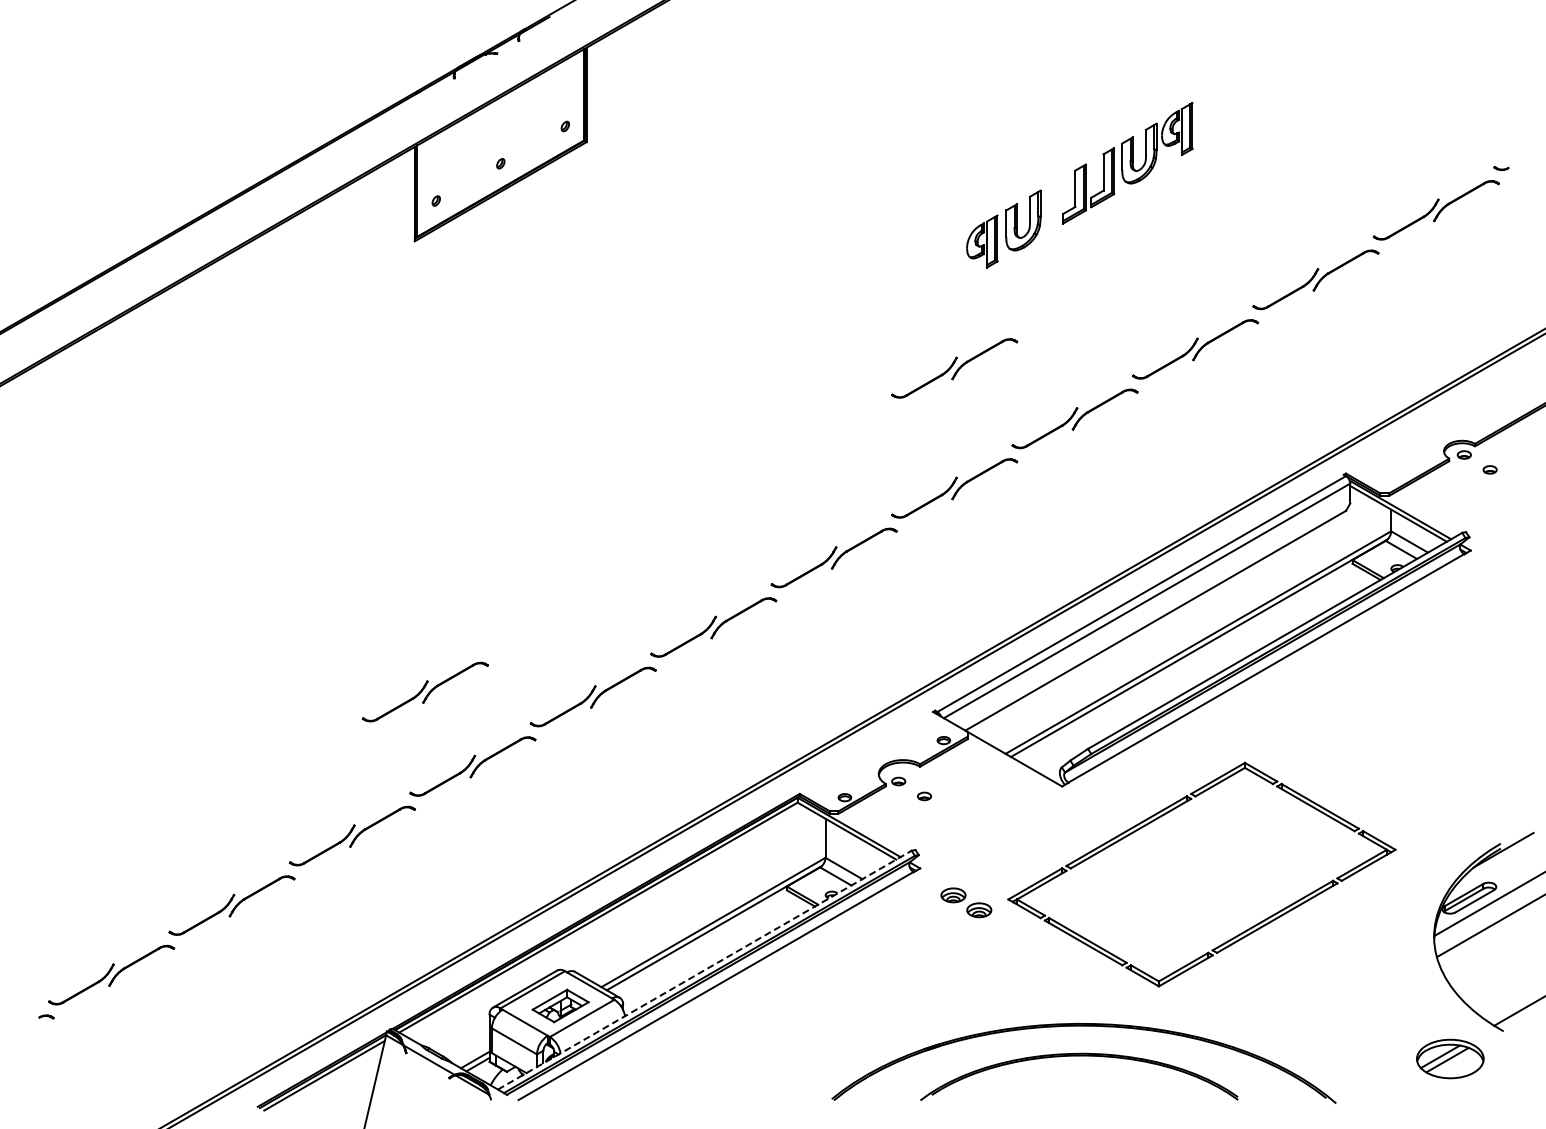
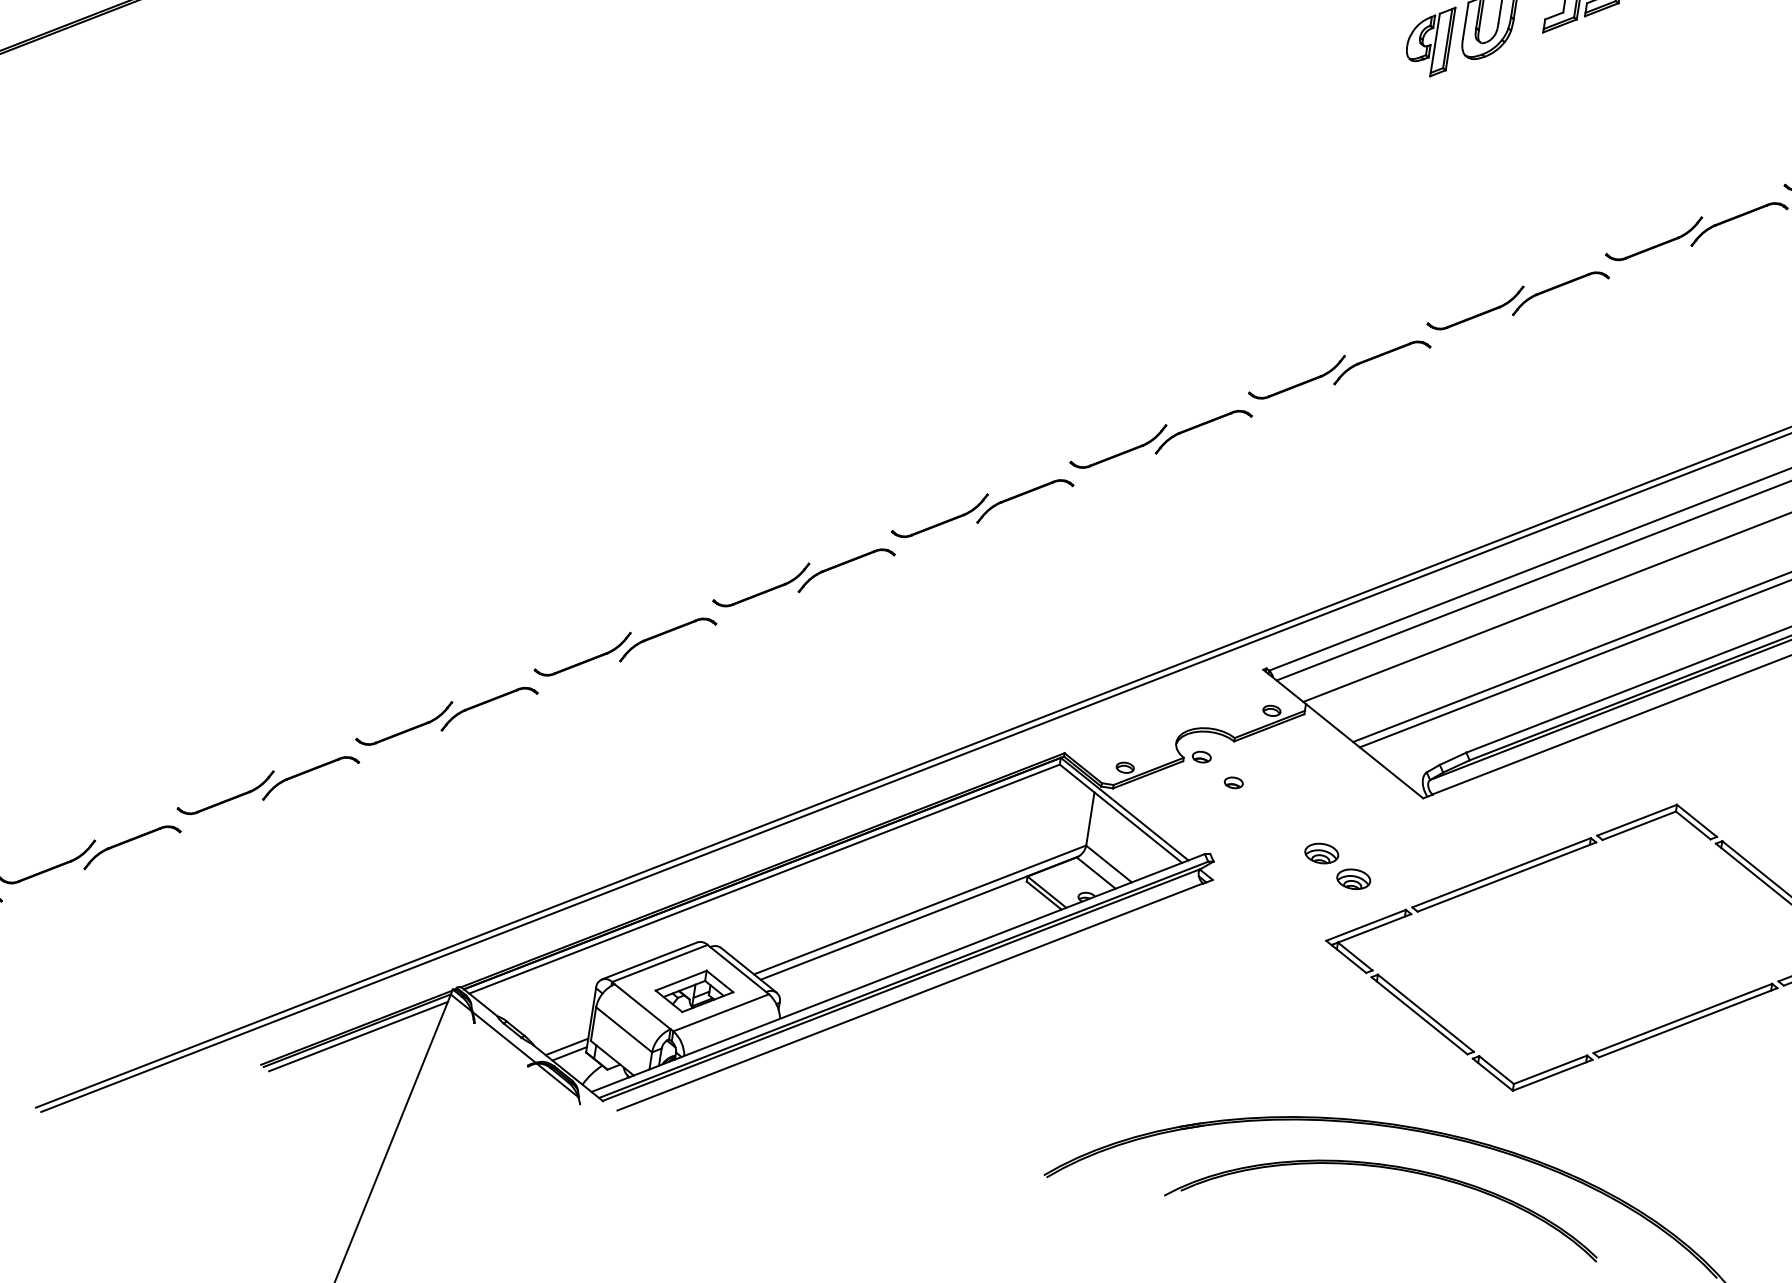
part: (954, 368) -> (1364, 206), removed
part: (424, 691) -> (575, 534), removed
part: (966, 902) -> (1337, 865), moved
line: (704, 970) -> (897, 973), dashed -> solid

